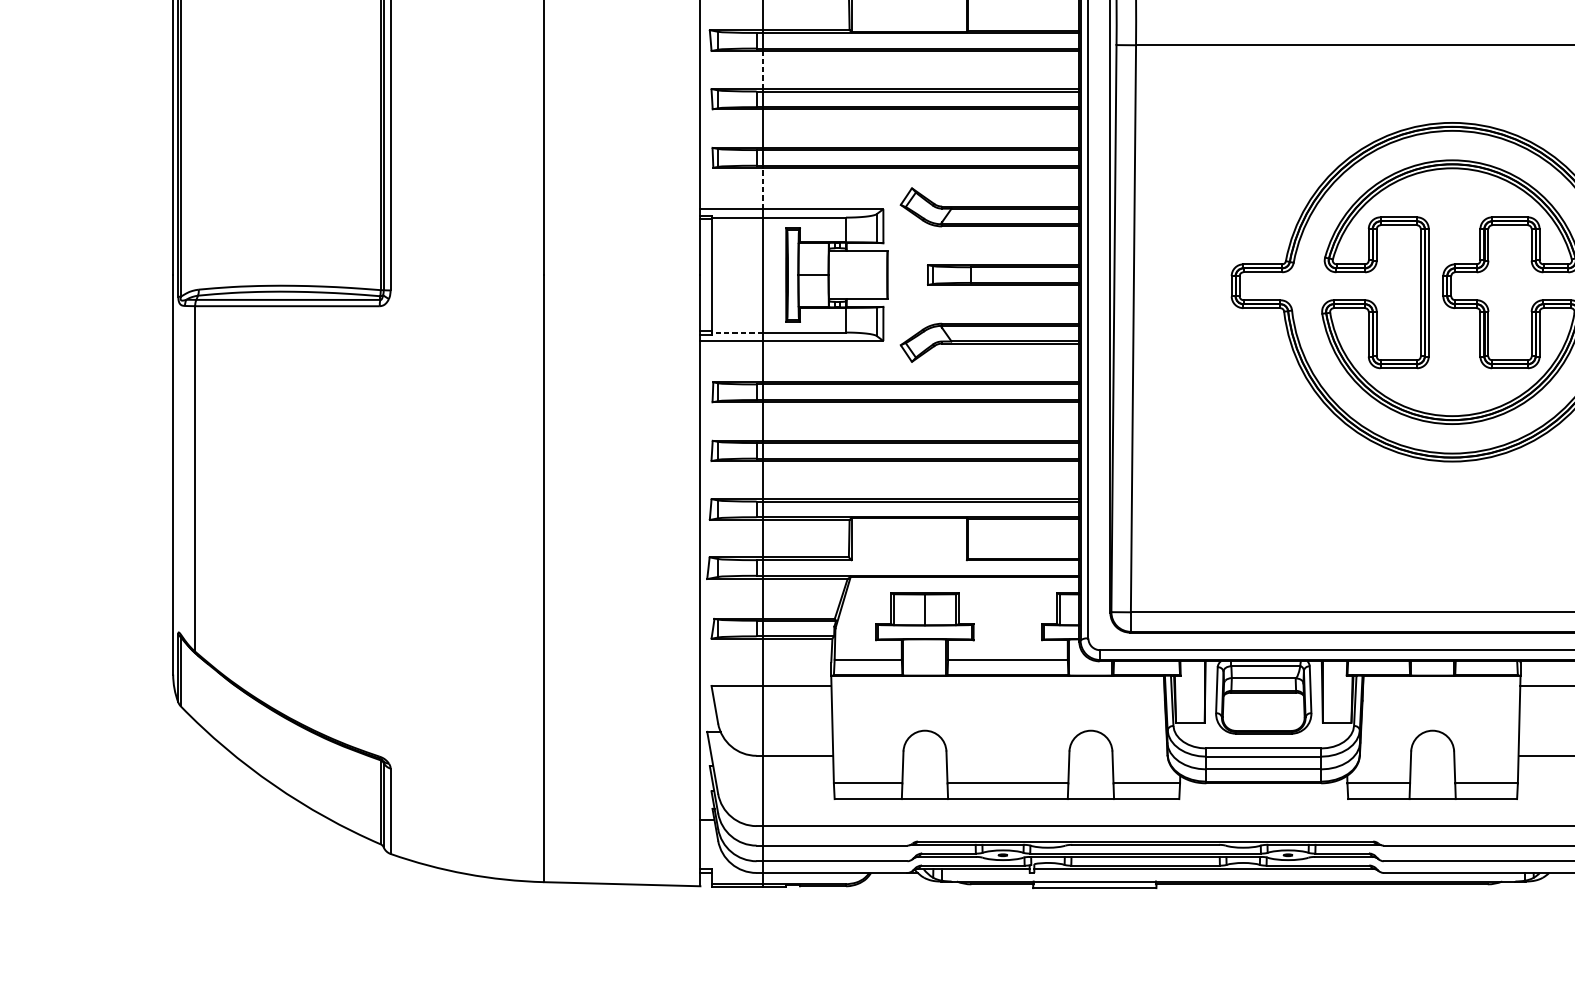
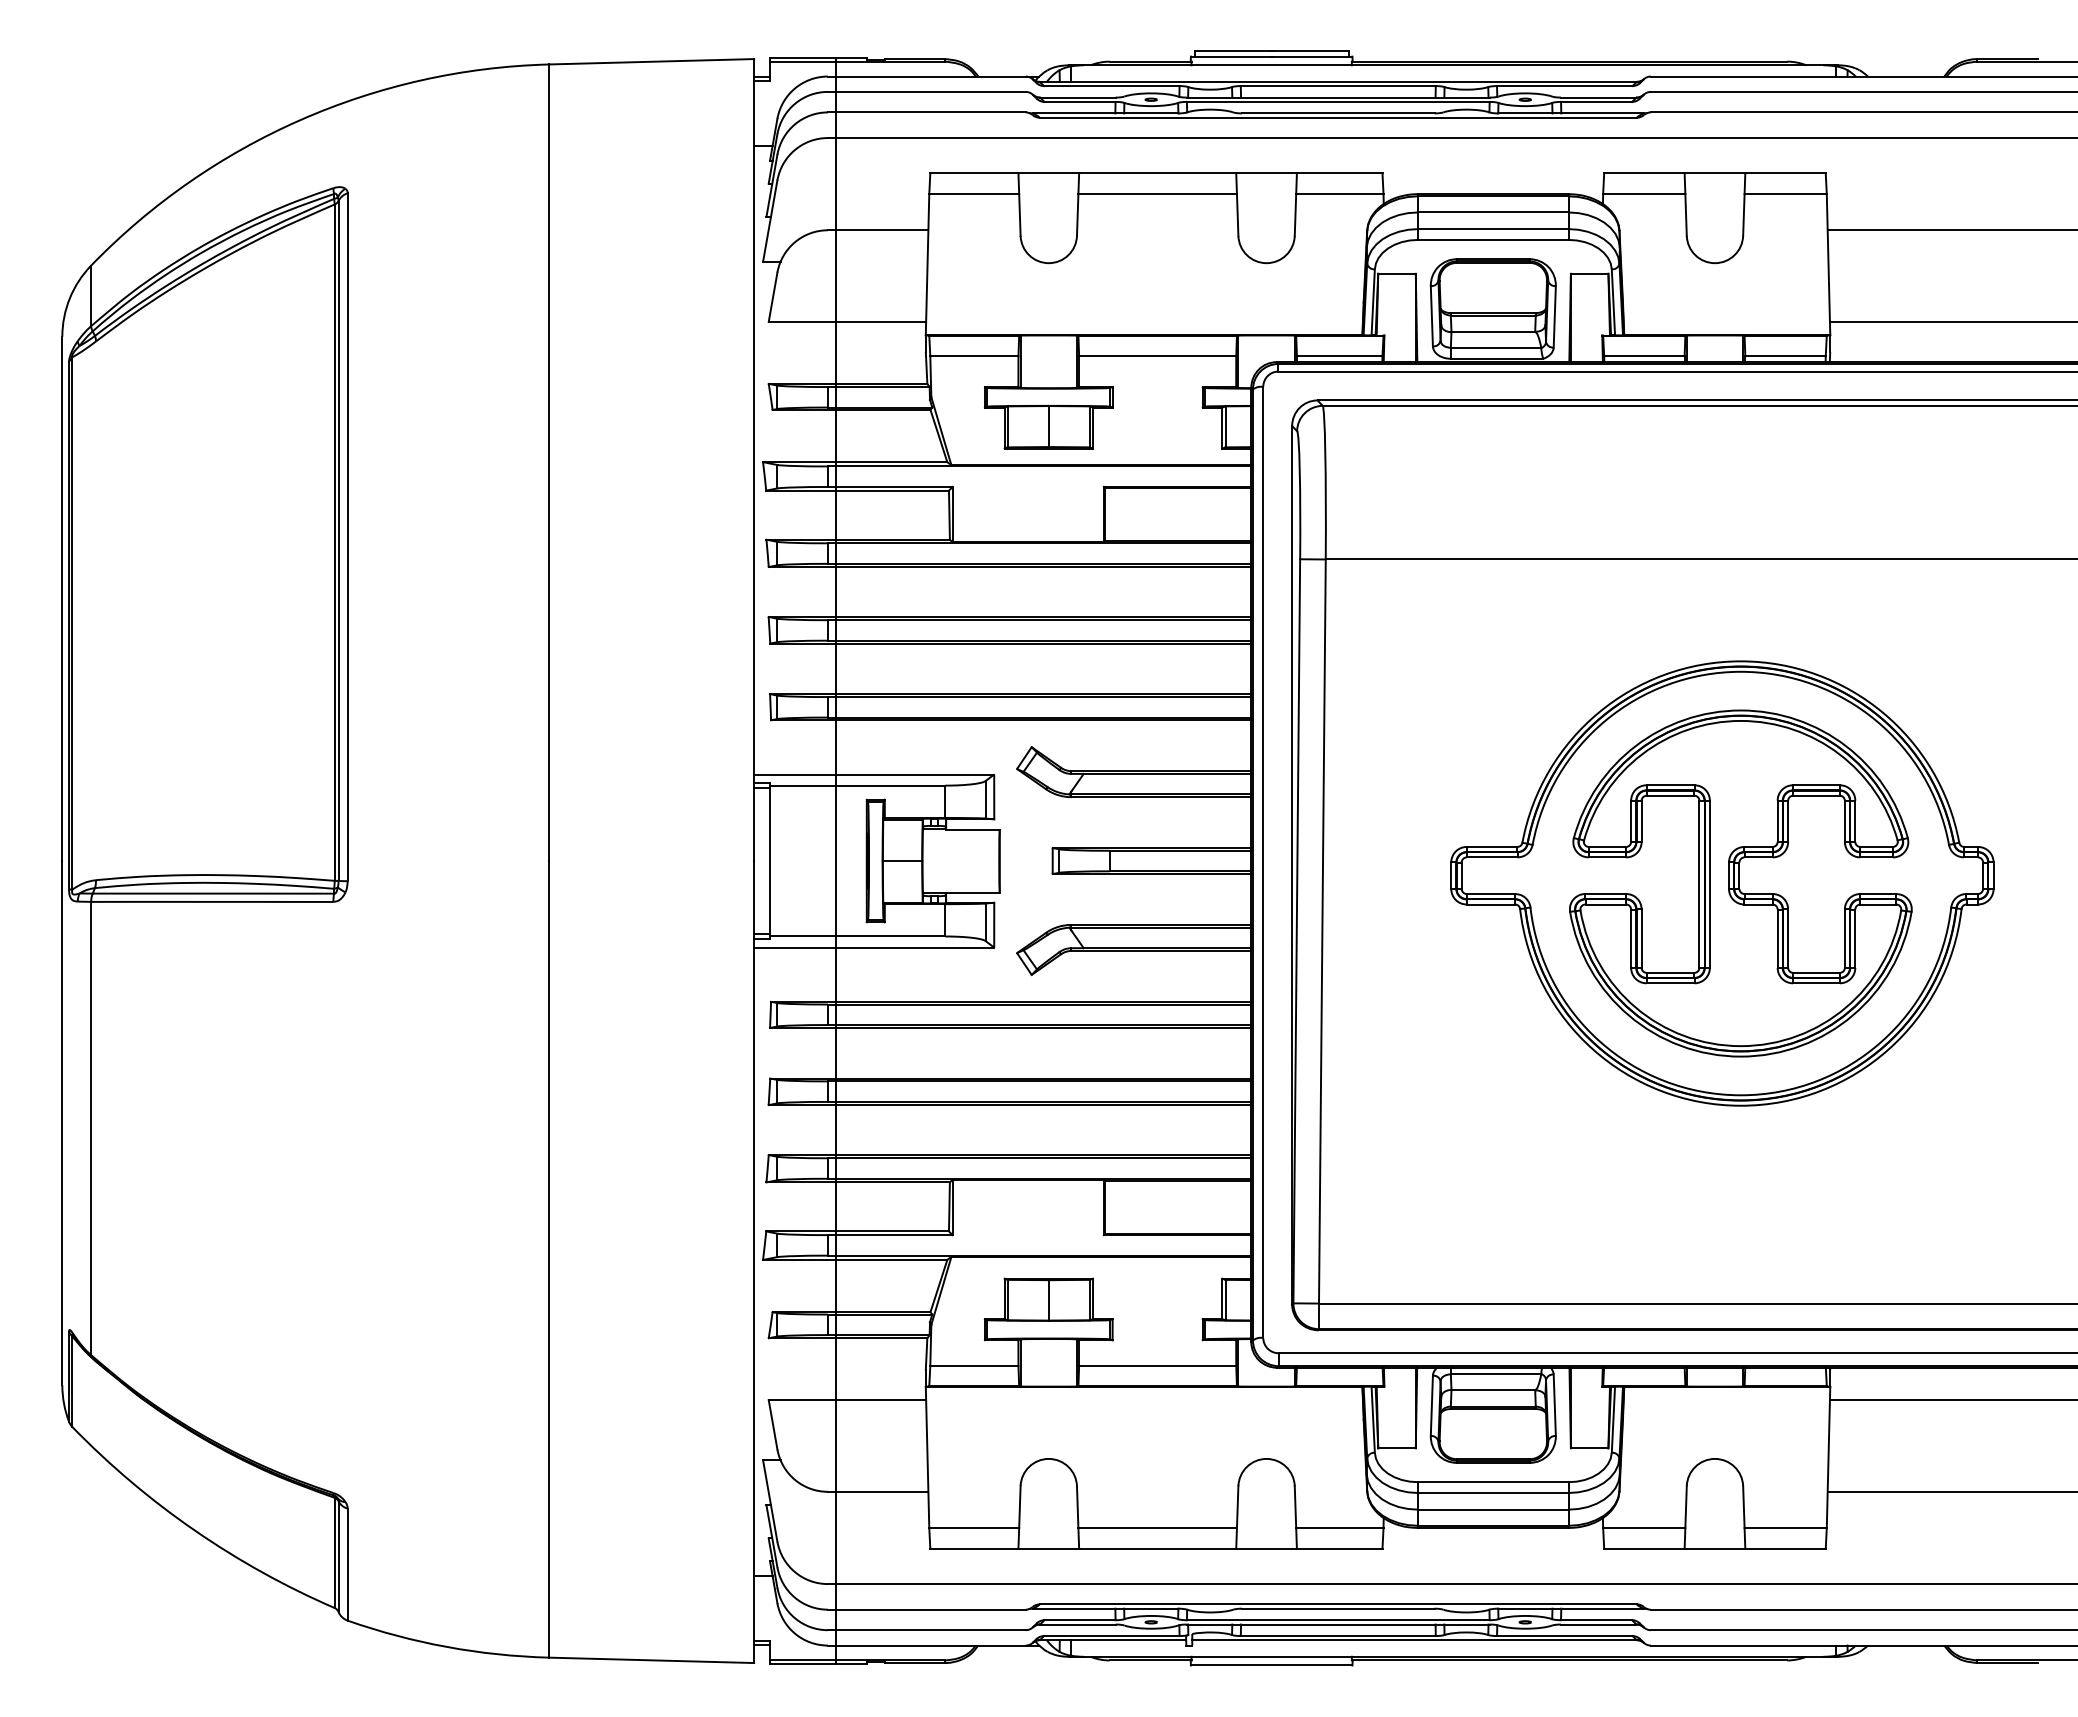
line: (763, 70) -> (836, 592), dashed -> solid
line: (763, 187) -> (836, 746), dashed -> solid
line: (737, 332) -> (802, 936), dashed -> solid

